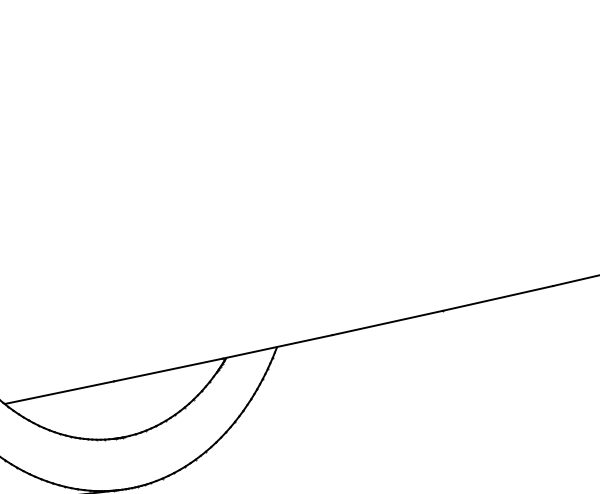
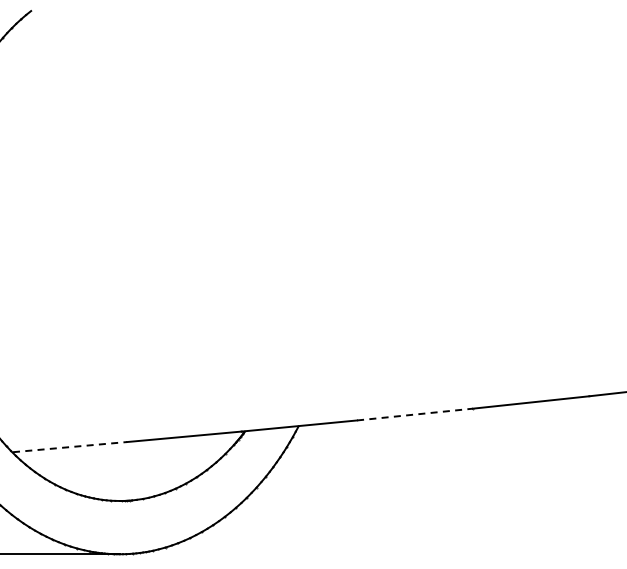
line: (388, 322) -> (415, 414), solid -> dashed
line: (60, 392) -> (70, 447), solid -> dashed

